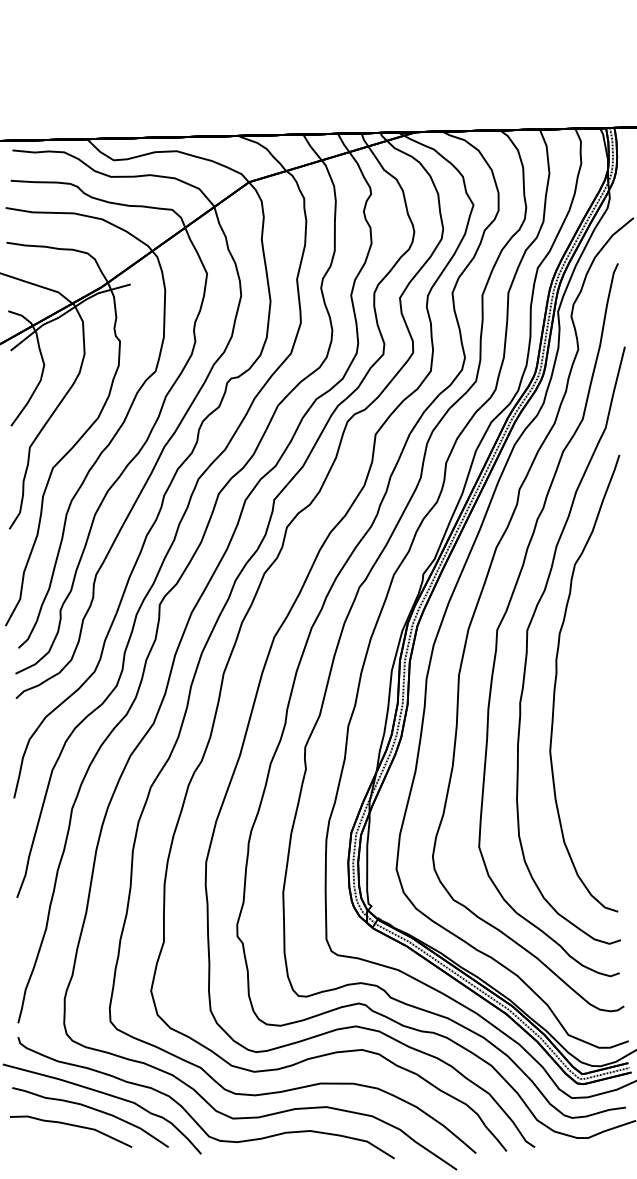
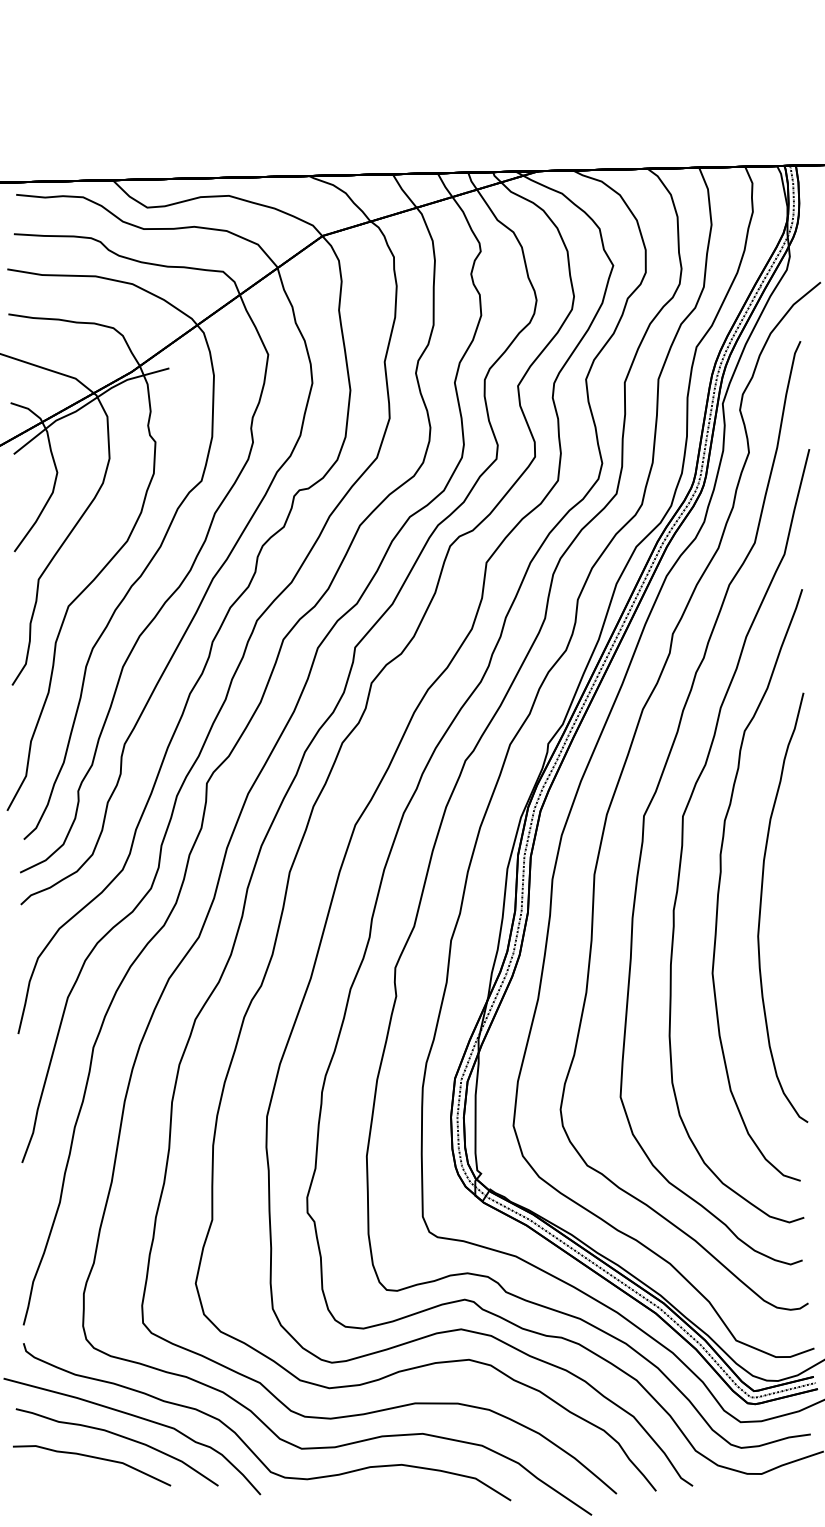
part: (587, 700) -> (761, 907), added

